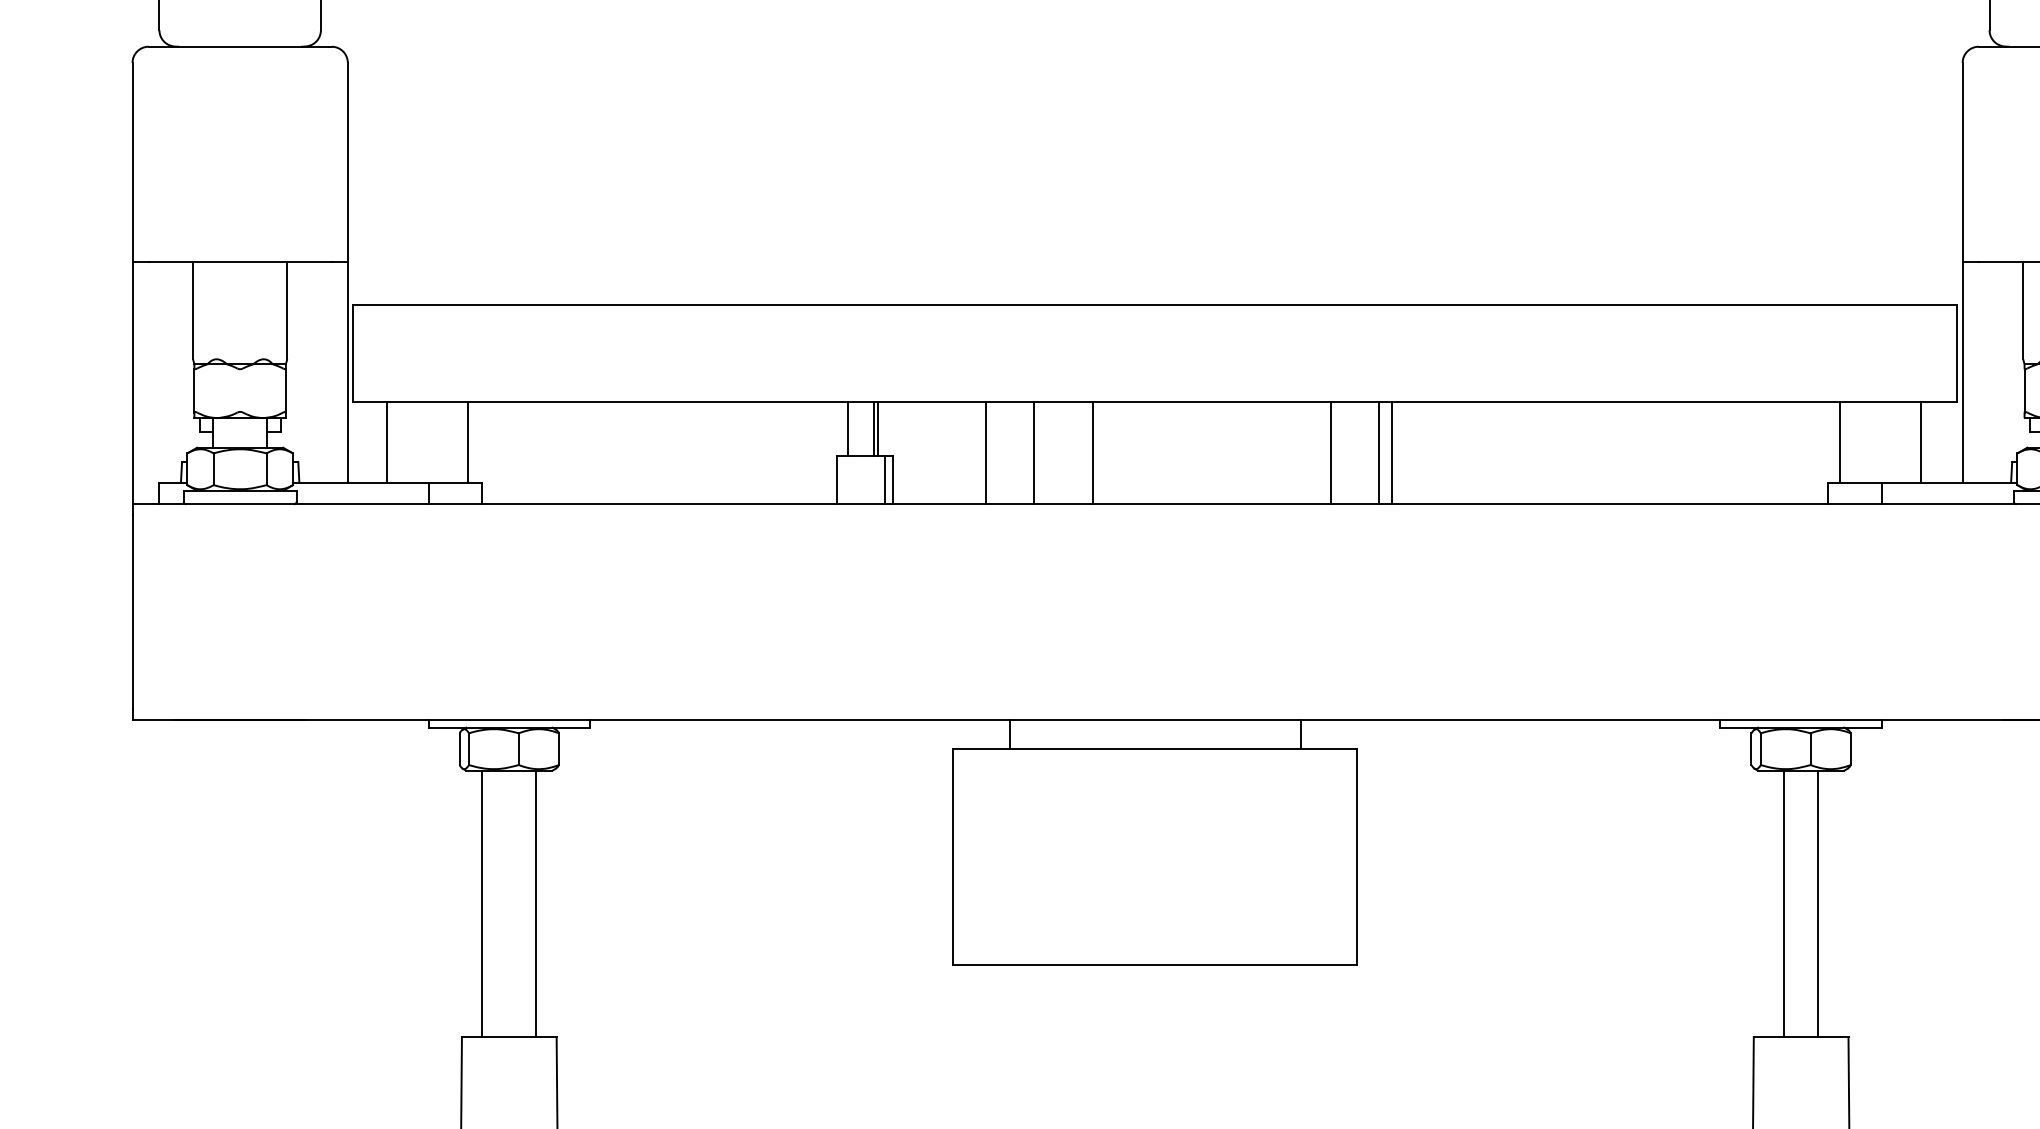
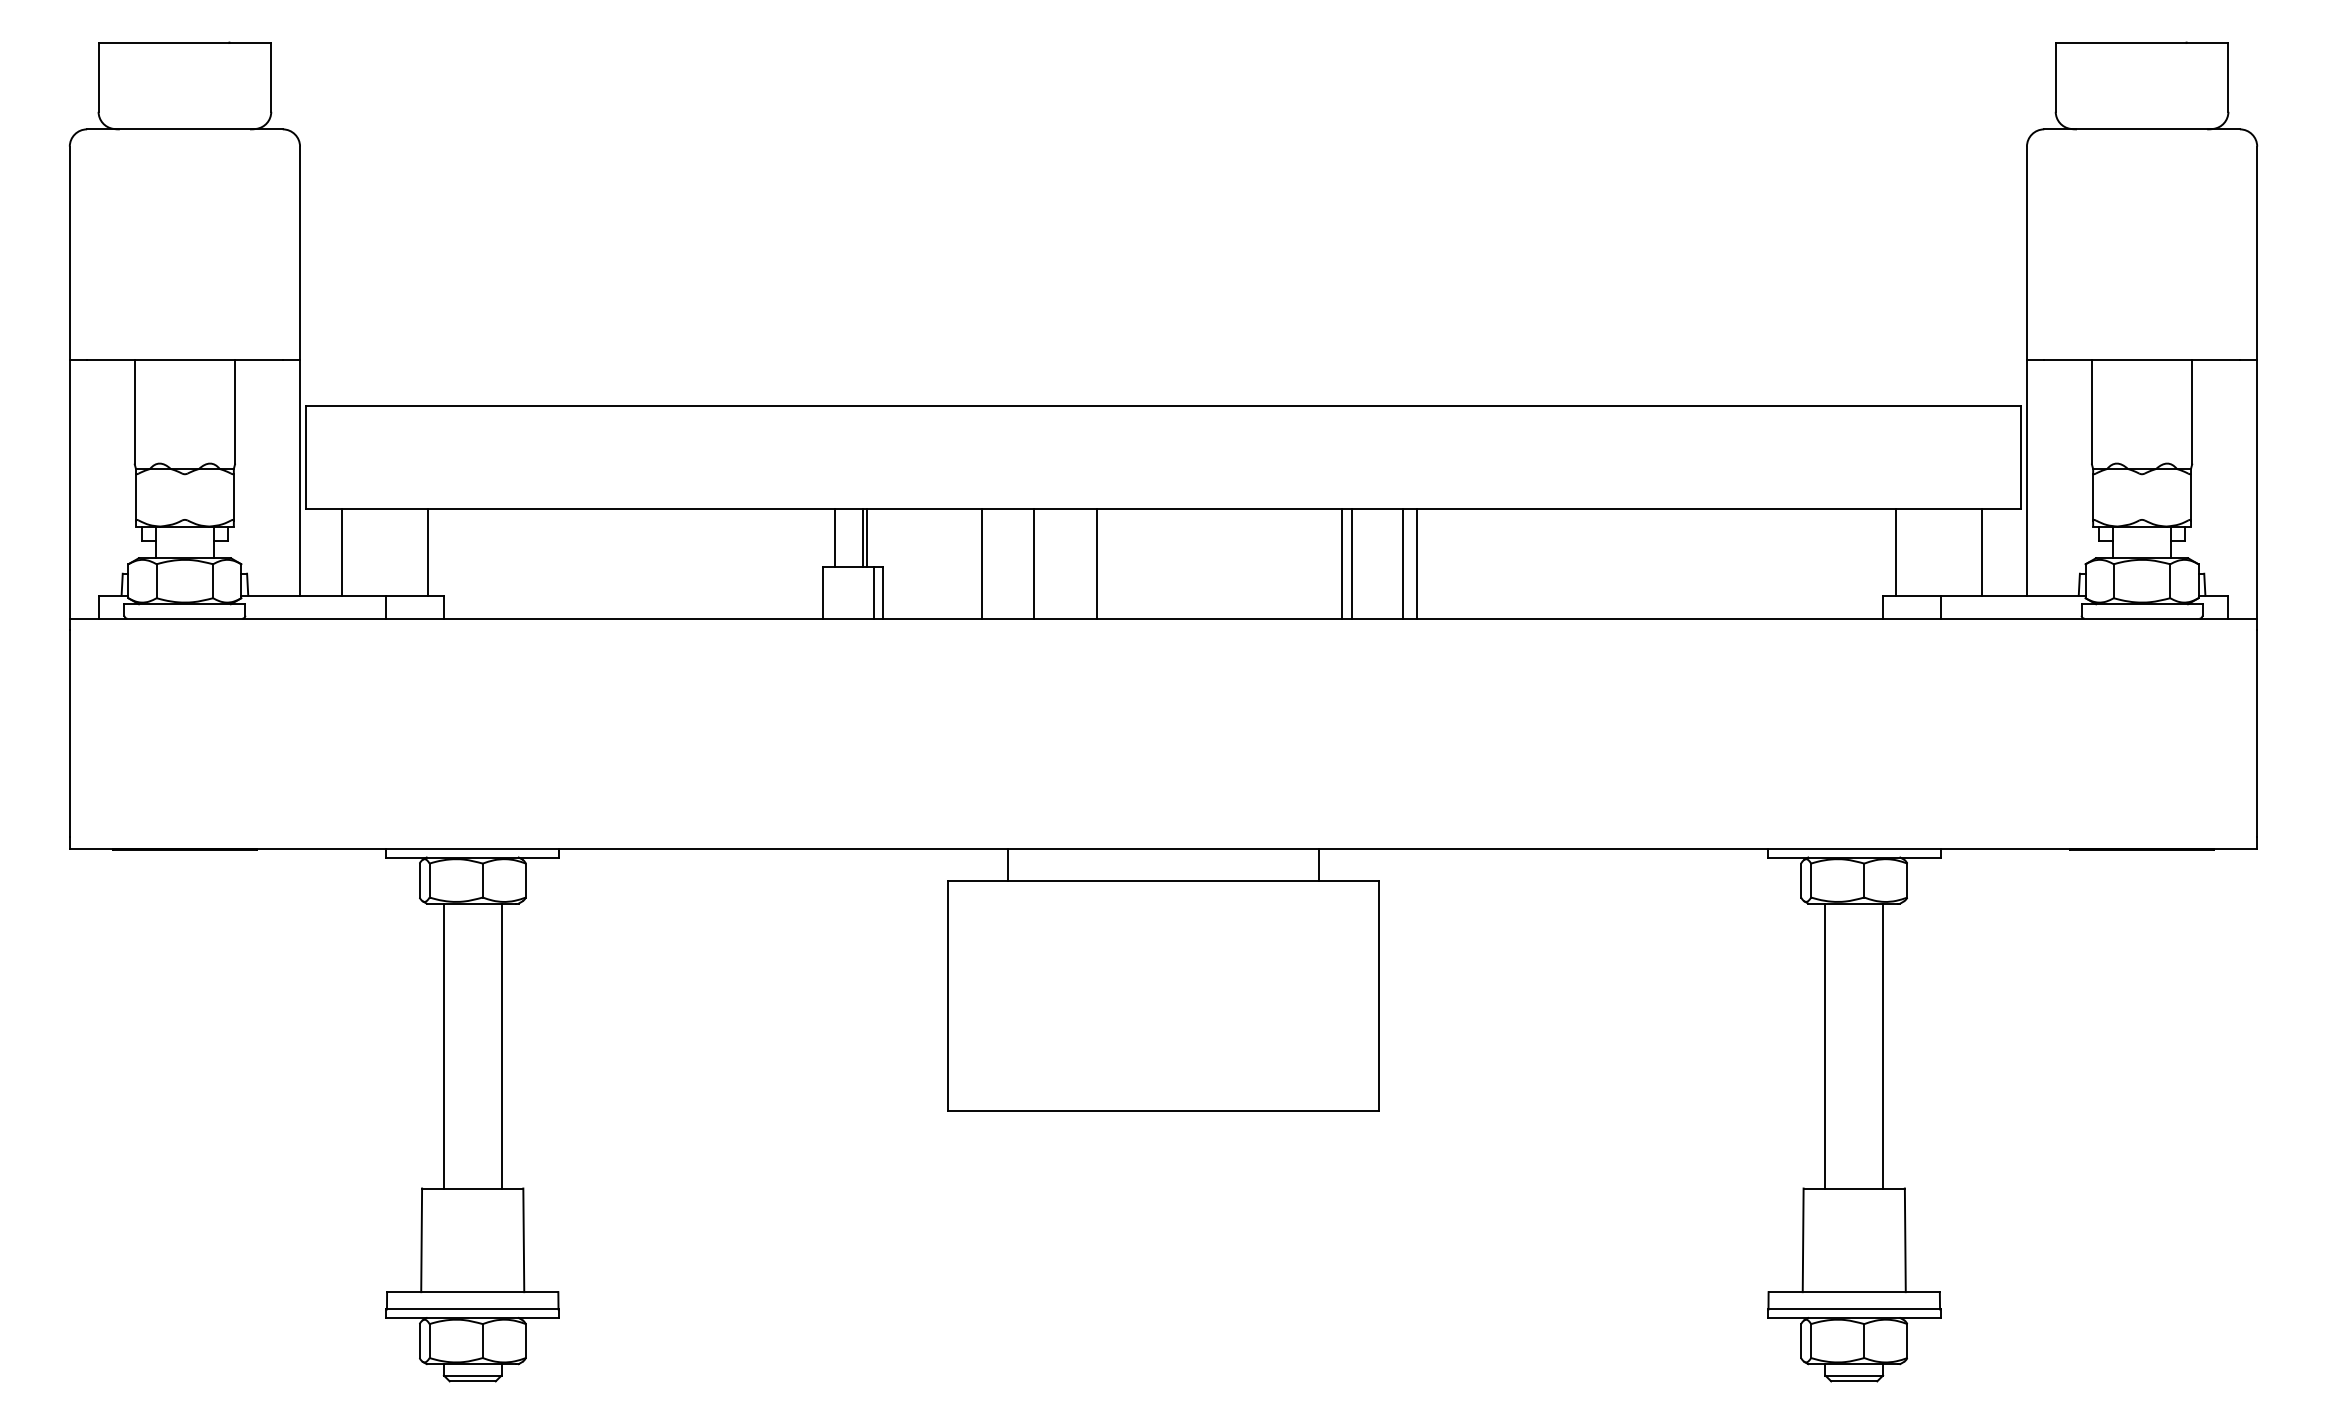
line: (1322, 452) -> (1342, 563), added
line: (1784, 903) -> (1883, 1045), moved
line: (1818, 903) -> (1825, 1045), moved

